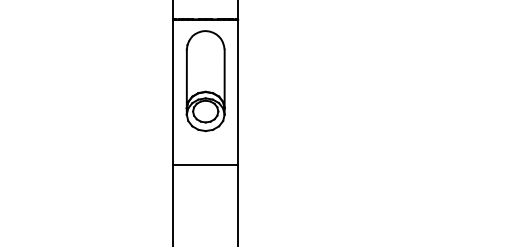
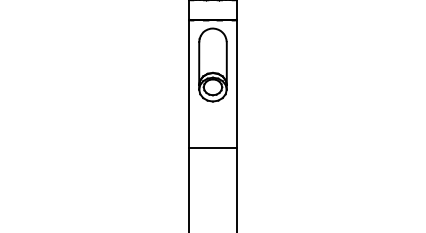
line: (205, 165) -> (212, 148), moved

